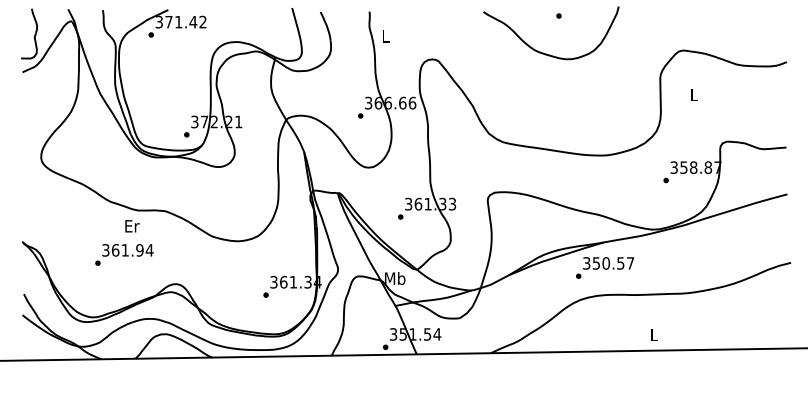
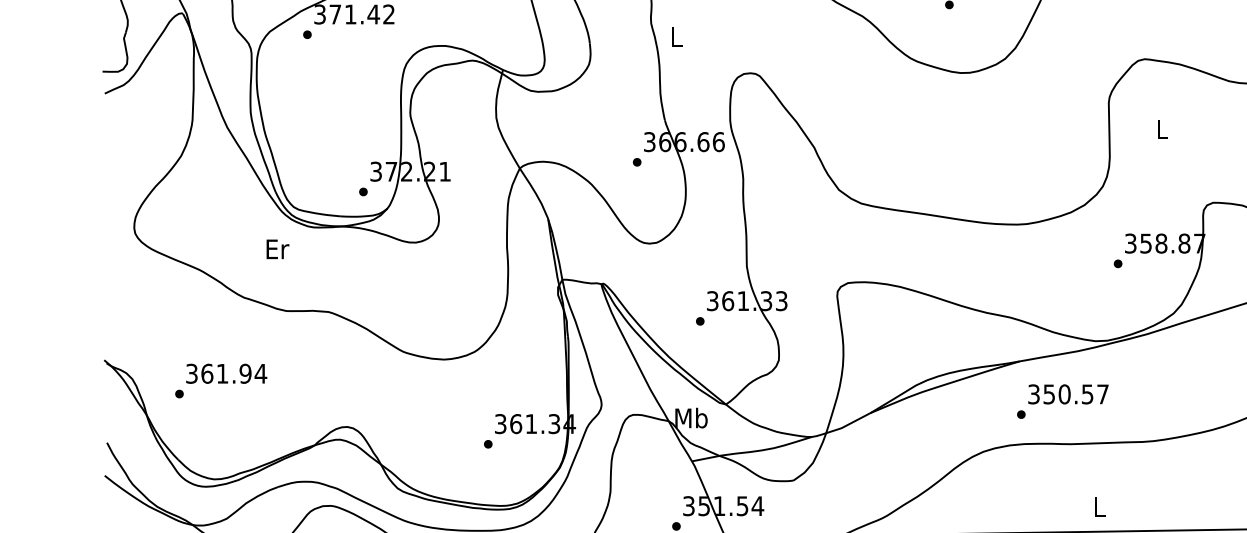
text: (132, 226) -> (277, 249), moved
text: (124, 254) -> (221, 380), moved
text: (605, 267) -> (1063, 400), moved

